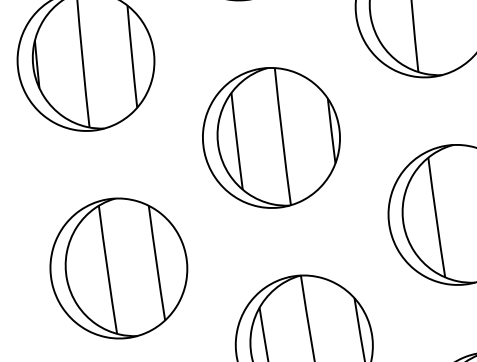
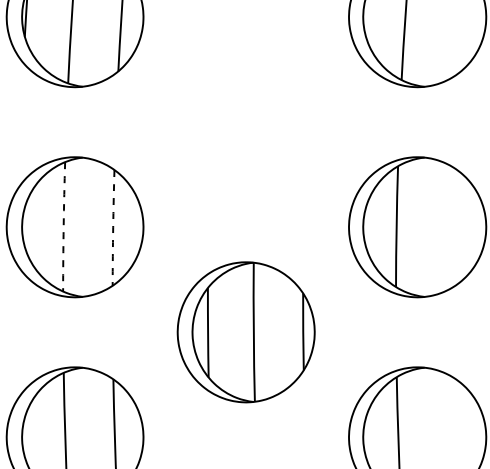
part: (270, 138) -> (245, 122), removed
arc: (156, 262) -> (113, 227), solid -> dashed
arc: (107, 269) -> (63, 226), solid -> dashed

